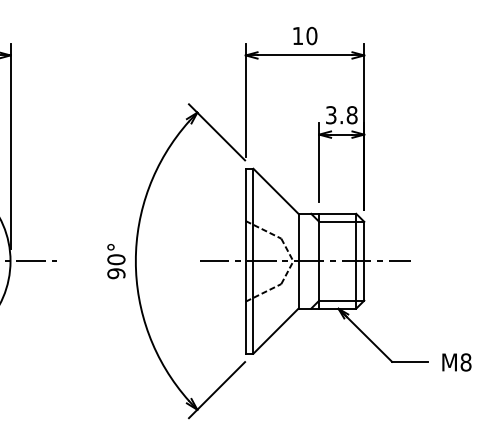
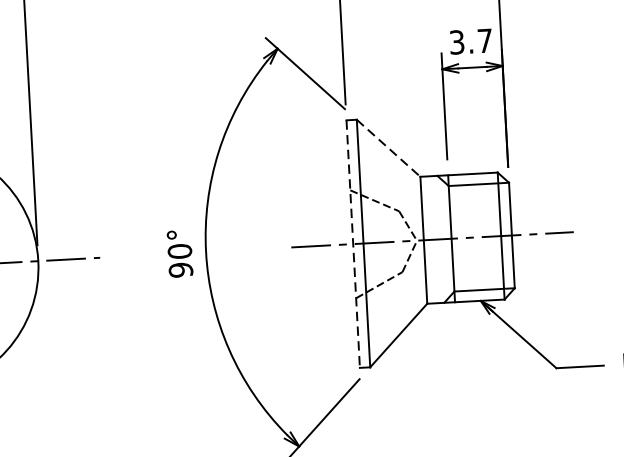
text: (351, 115) -> (484, 41), 3.8 -> 3.7
line: (275, 191) -> (387, 148), solid -> dashed
line: (245, 261) -> (352, 244), solid -> dashed

